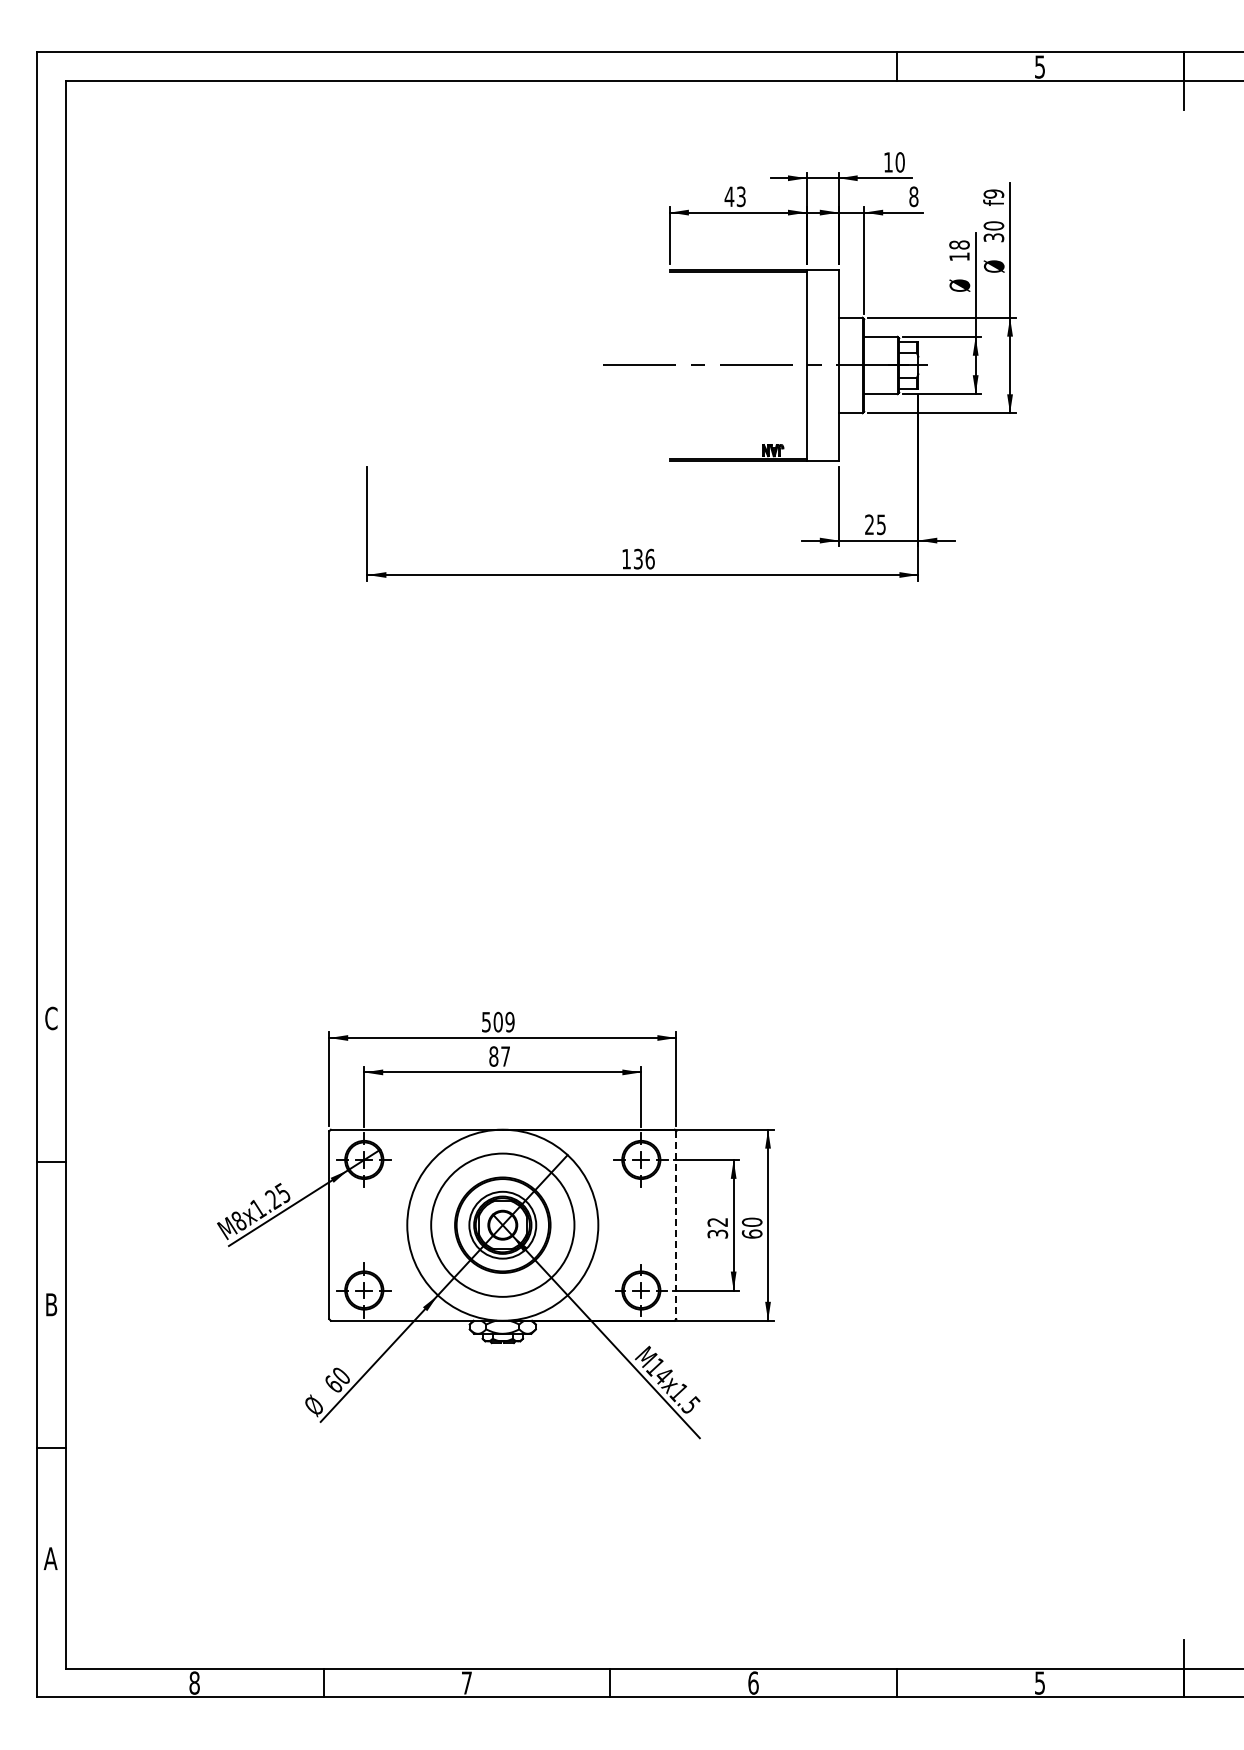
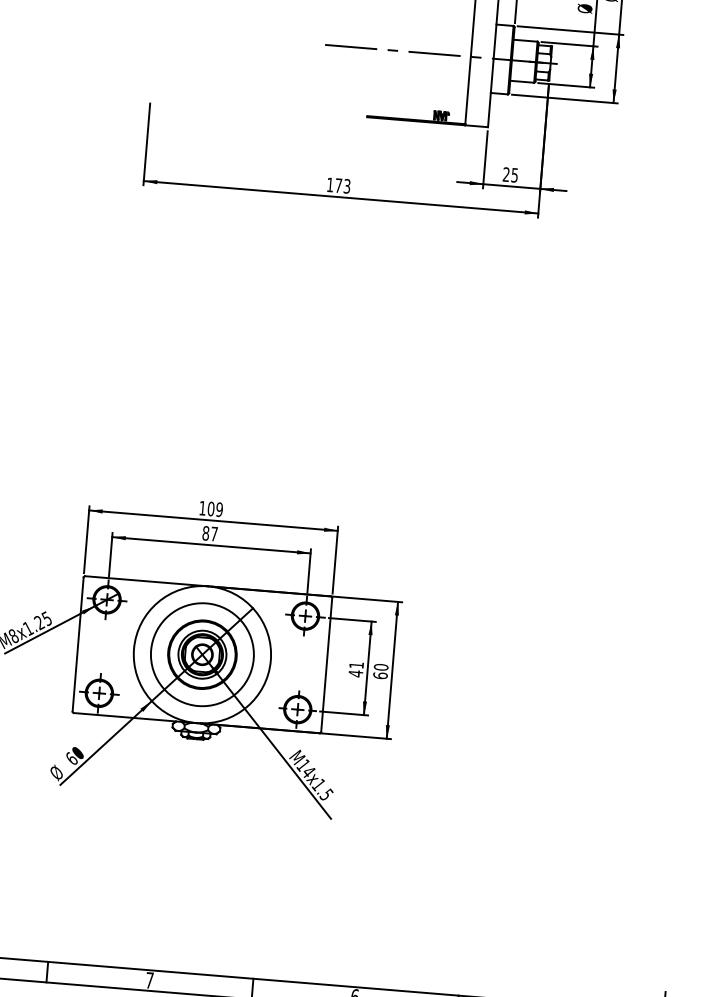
text: (644, 558) -> (343, 185), 136 -> 173
text: (486, 1022) -> (202, 508), 509 -> 109
line: (676, 1225) -> (326, 665), dashed -> solid
text: (717, 1228) -> (356, 669), 32 -> 41

